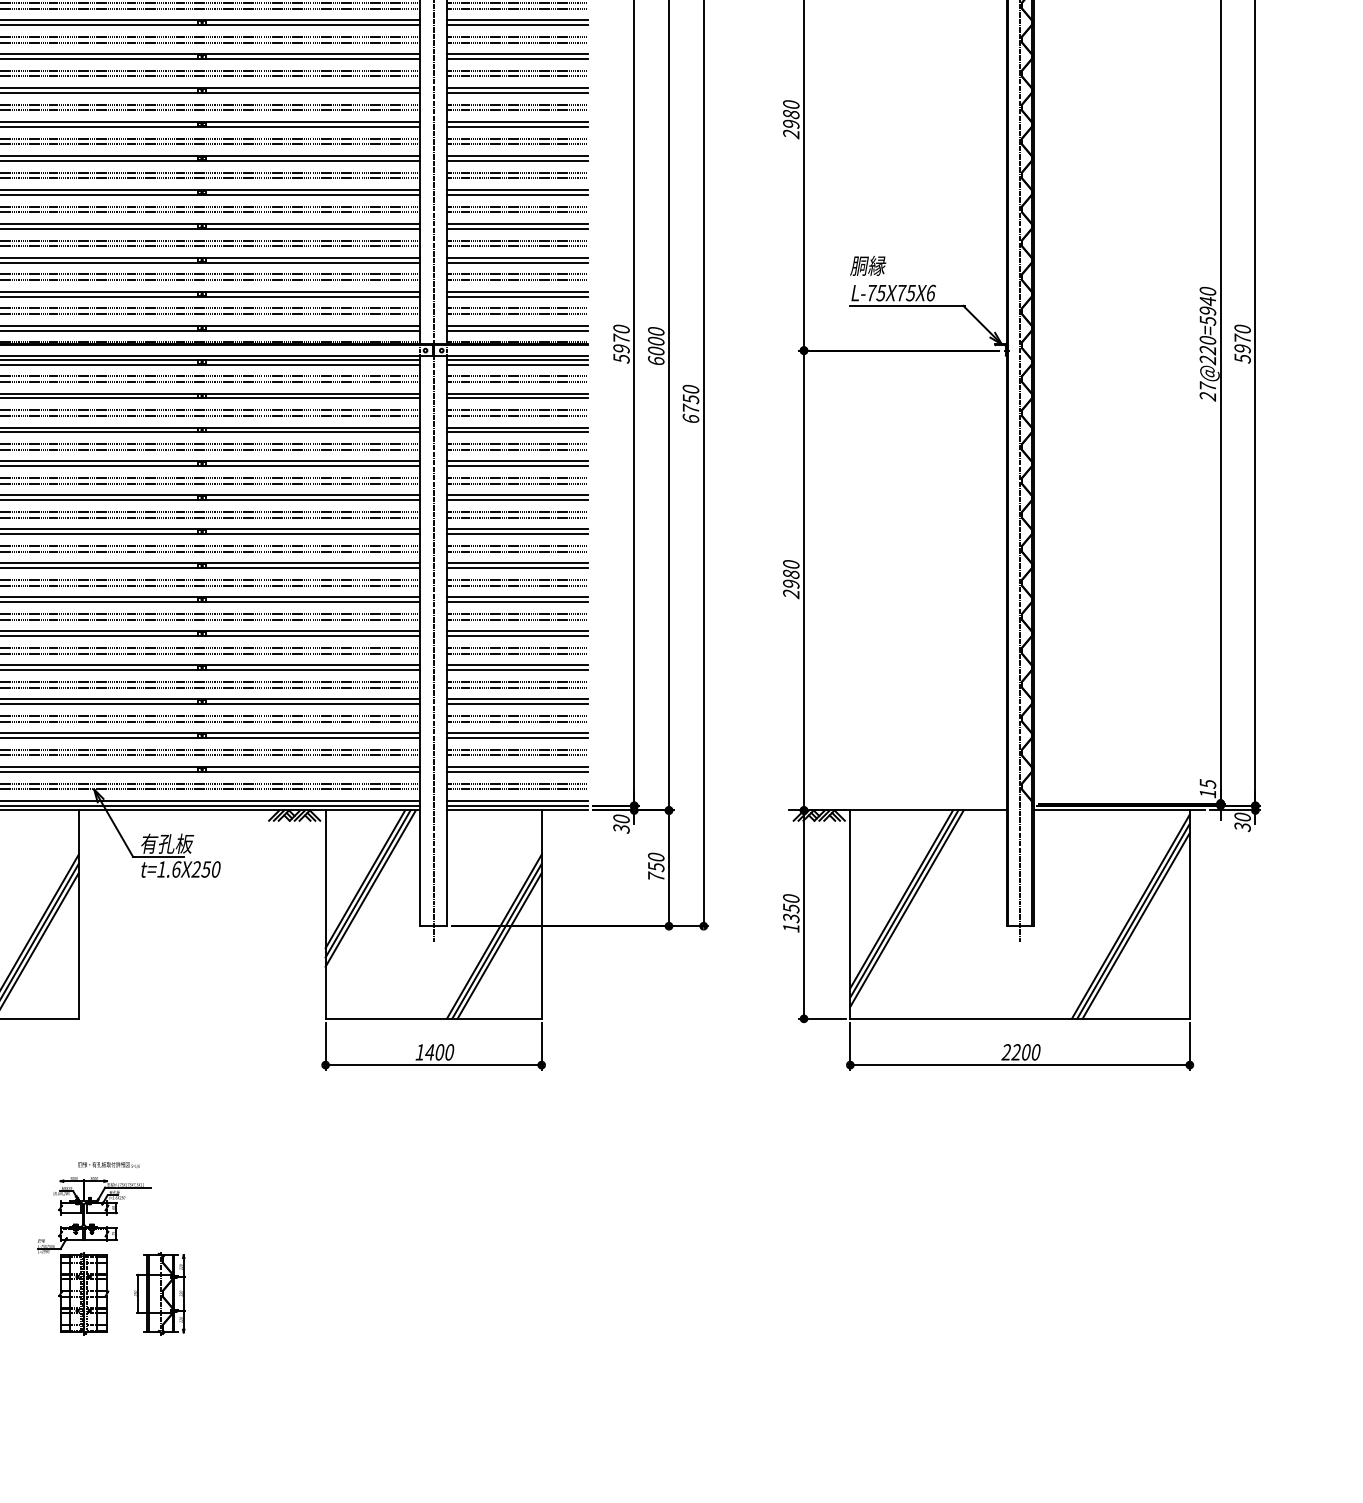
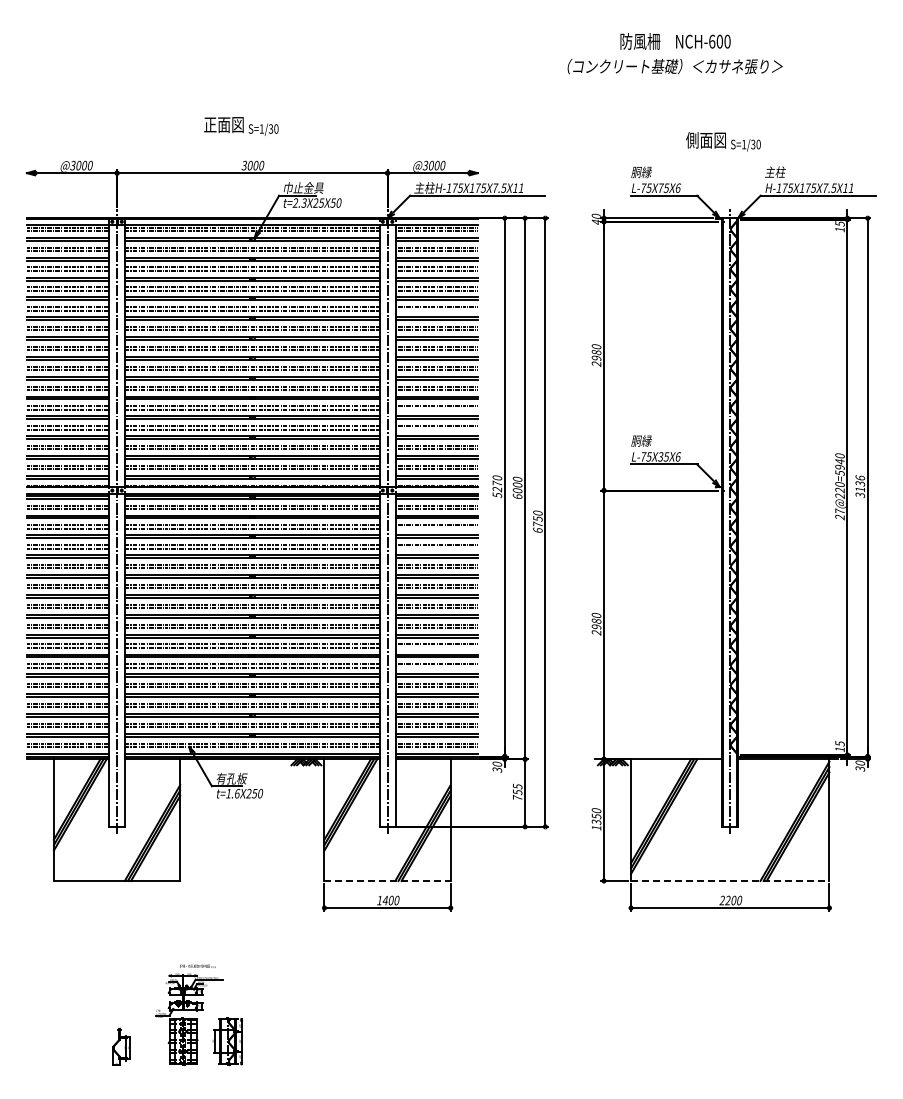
line: (517, 42) -> (436, 310), removed
line: (517, 211) -> (436, 409), removed
line: (517, 246) -> (436, 429), removed
text: (900, 292) -> (660, 456), L-75X75X6 -> L-75X35X6
text: (1242, 341) -> (860, 485), 5970 -> 3136
text: (621, 348) -> (497, 489), 5970 -> 5270
line: (517, 415) -> (436, 528), removed
line: (517, 449) -> (436, 548), removed
line: (517, 619) -> (436, 647), removed
line: (517, 653) -> (436, 667), removed
text: (655, 857) -> (517, 786), 750 -> 755
line: (435, 1017) -> (388, 880), solid -> dashed
line: (1020, 1017) -> (730, 880), solid -> dashed

